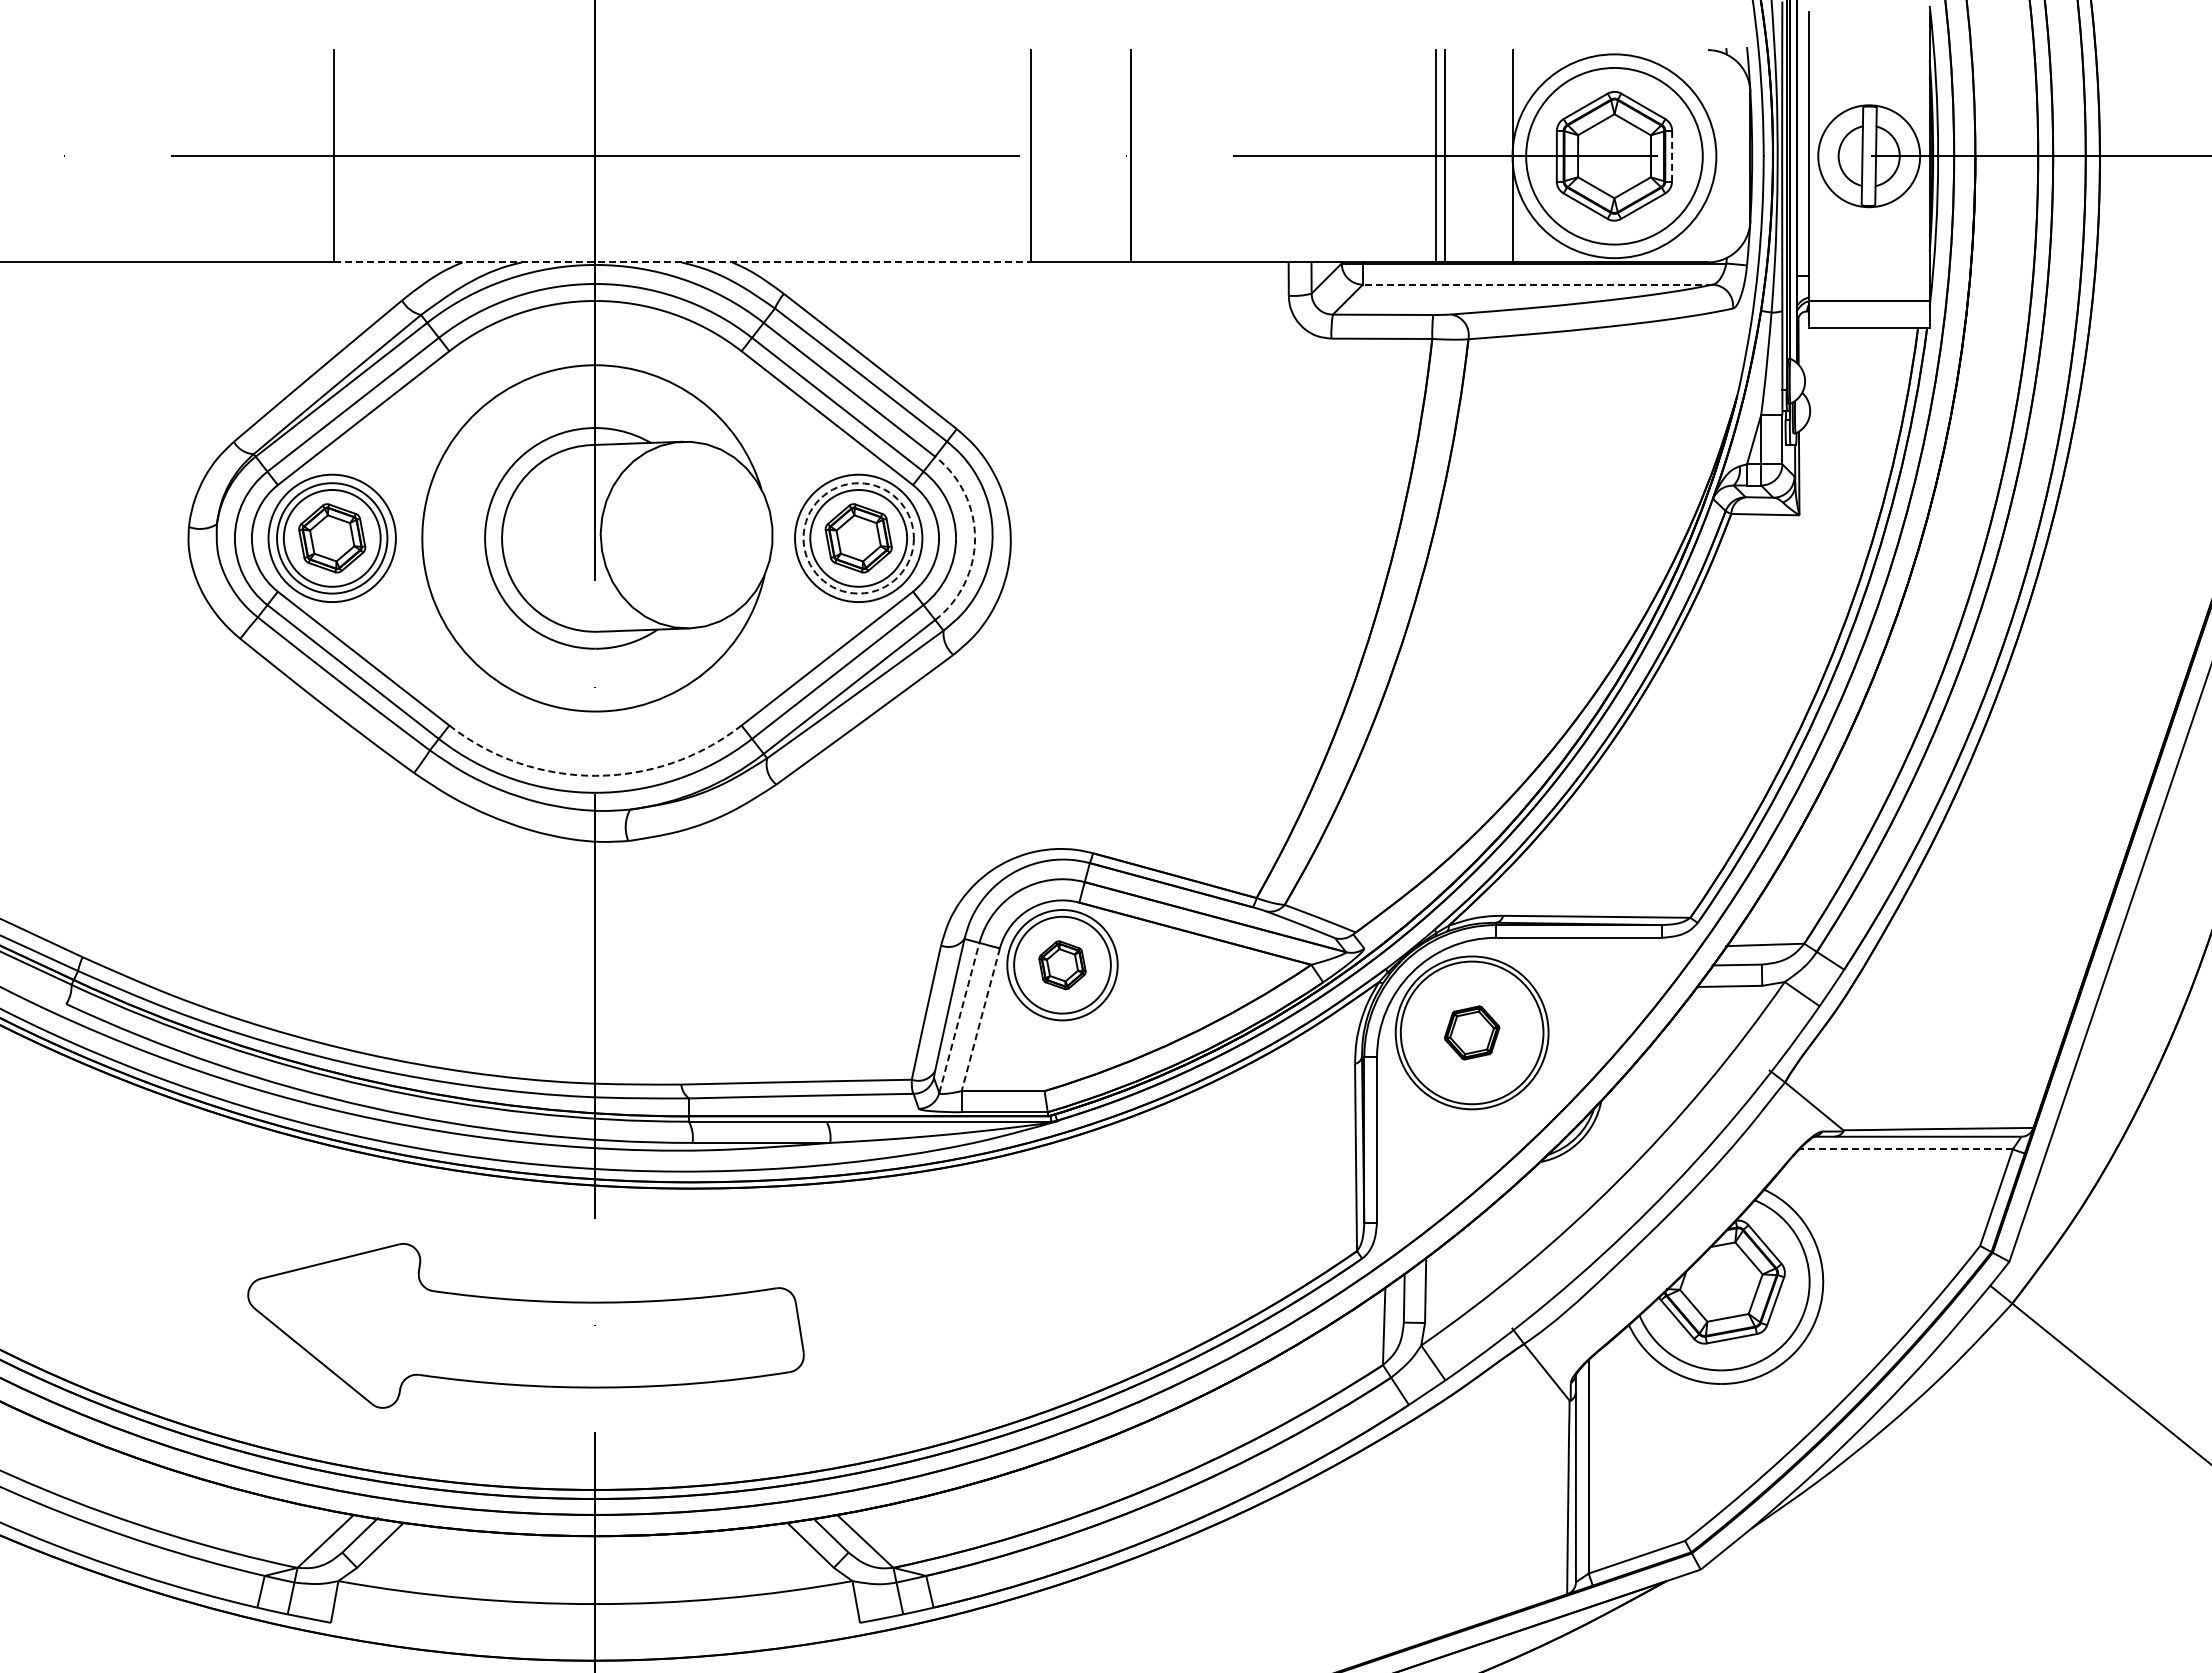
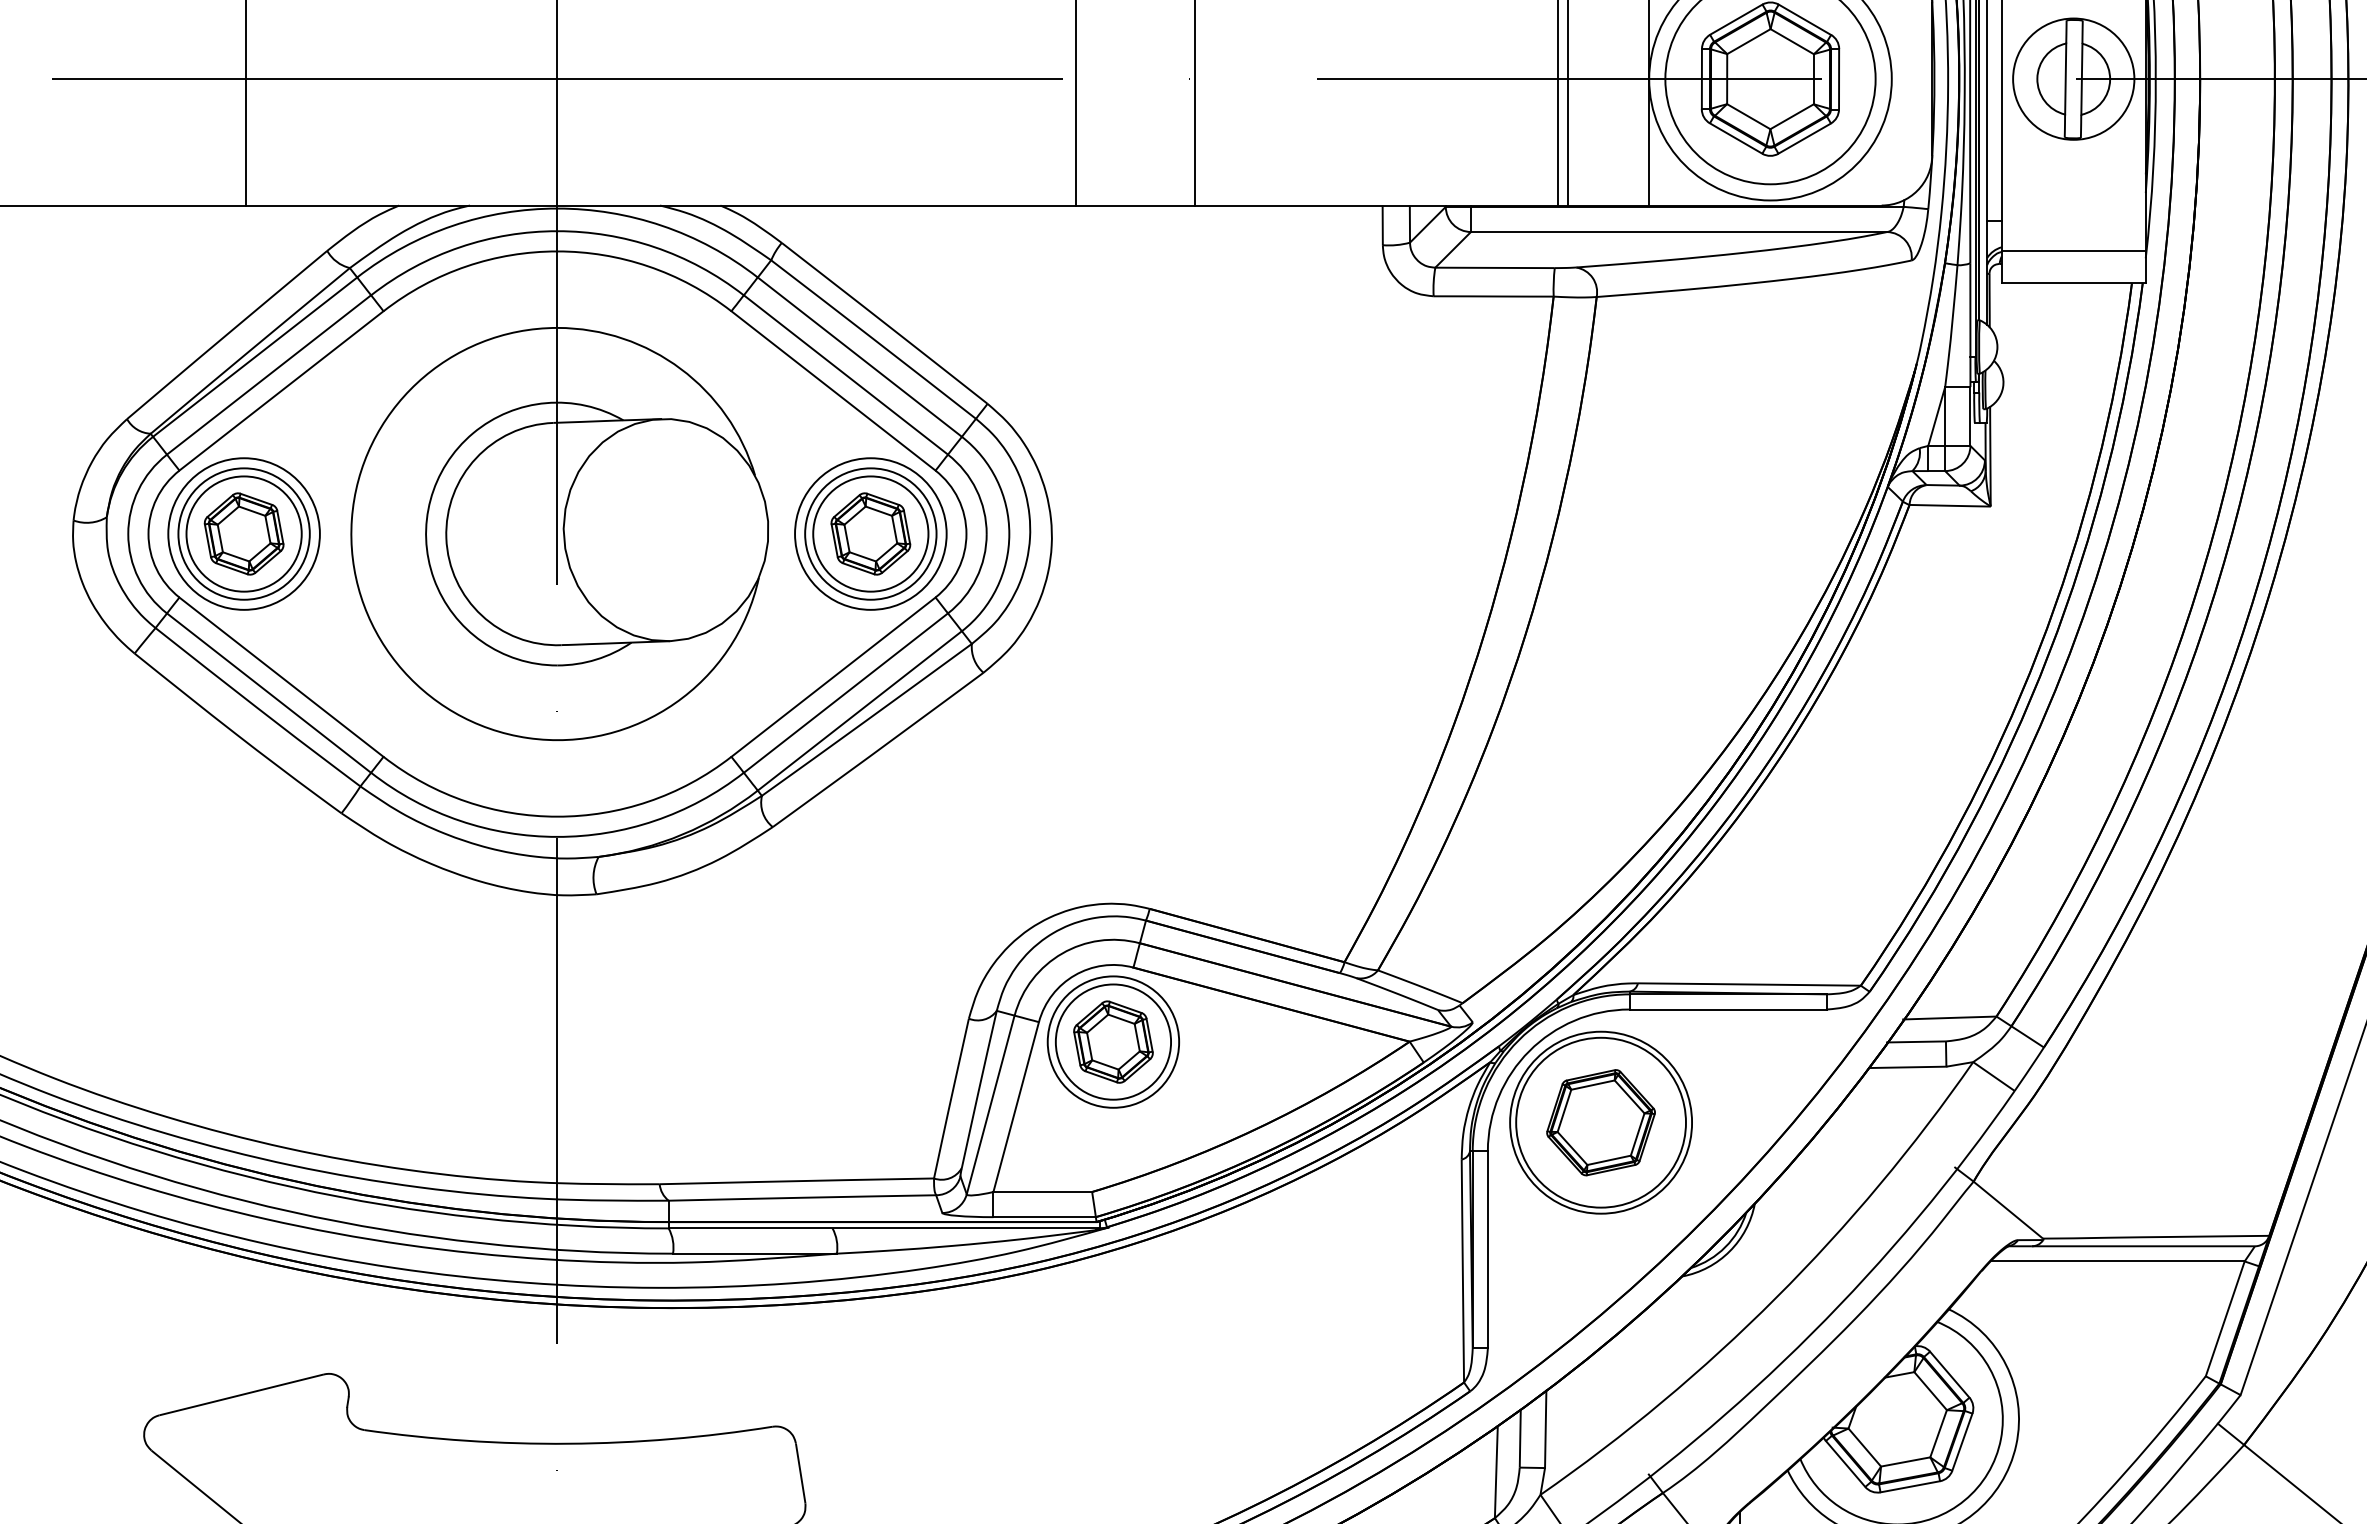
line: (1672, 156) -> (1839, 79), dashed -> solid
line: (682, 262) -> (661, 205), dashed -> solid
line: (1537, 284) -> (1678, 231), dashed -> solid
circle: (858, 538) -> (870, 534), dashed -> solid
arc: (975, 538) -> (1009, 534), dashed -> solid
arc: (595, 775) -> (557, 816), dashed -> solid
part: (1062, 965) -> (1113, 1042), size x1.43
line: (959, 1018) -> (990, 1105), dashed -> solid
line: (980, 1019) -> (1015, 1106), dashed -> solid
part: (1471, 1032) -> (1600, 1122), size x1.67
line: (1906, 1149) -> (2118, 1261), dashed -> solid

